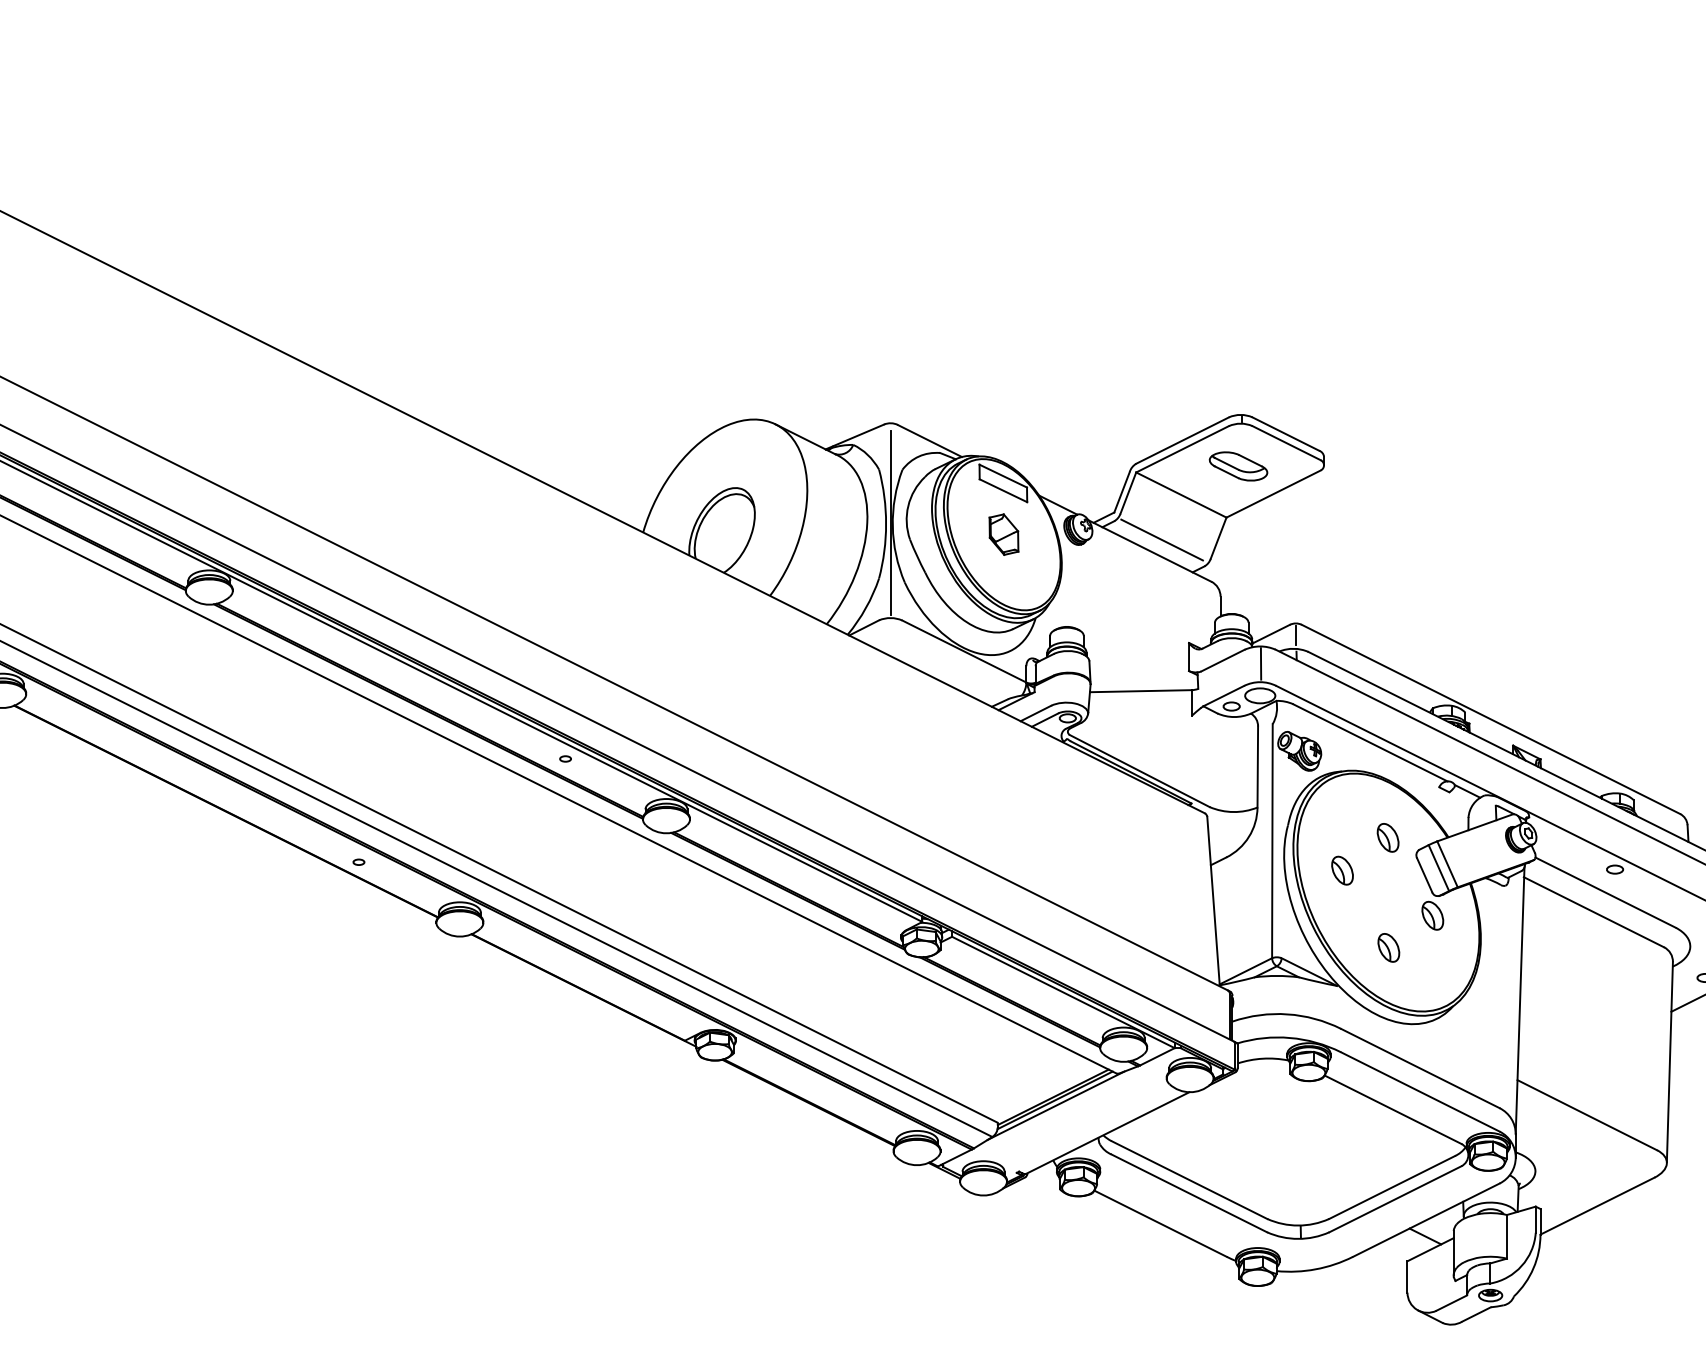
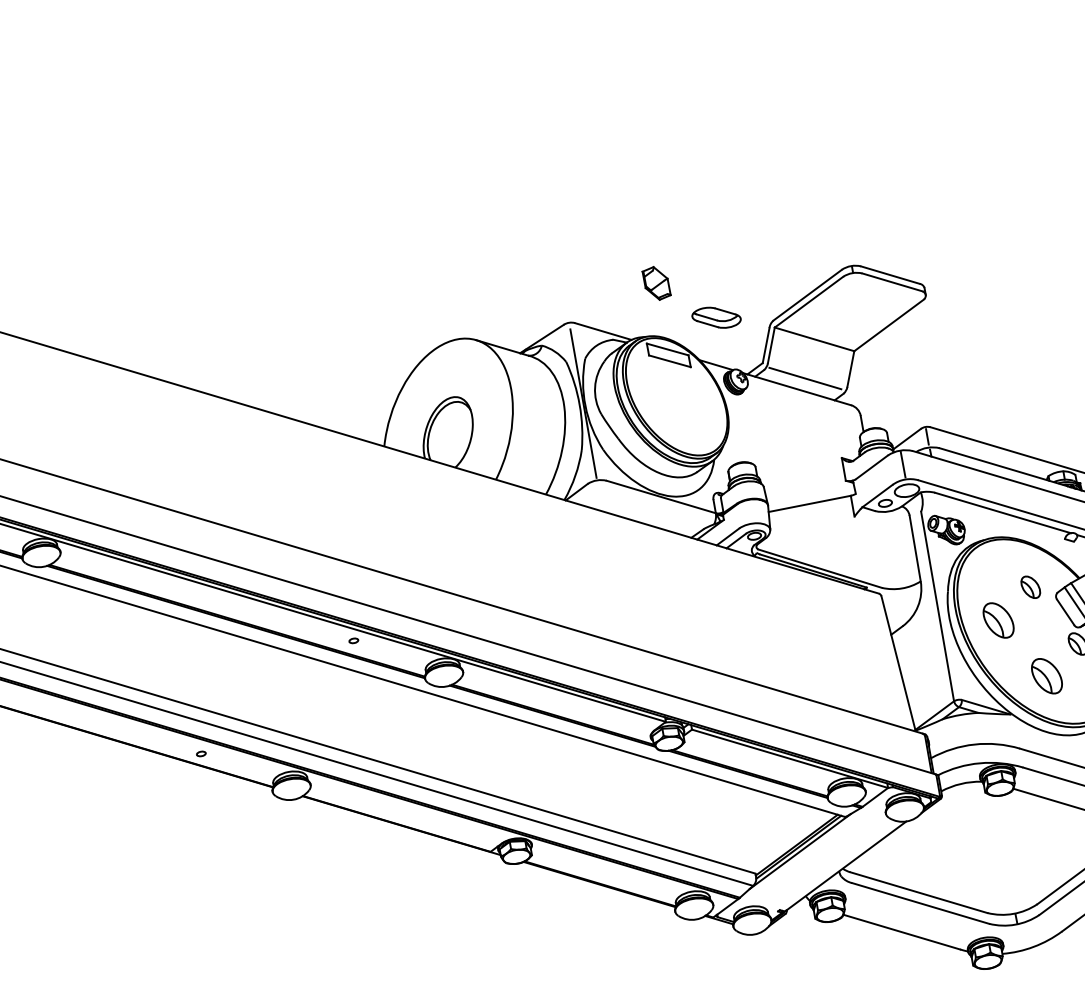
part: (1238, 466) -> (716, 317), moved
part: (1003, 534) -> (656, 283), moved
part: (1342, 870) -> (998, 620), size x1.6
part: (1388, 947) -> (1046, 676), size x1.6

